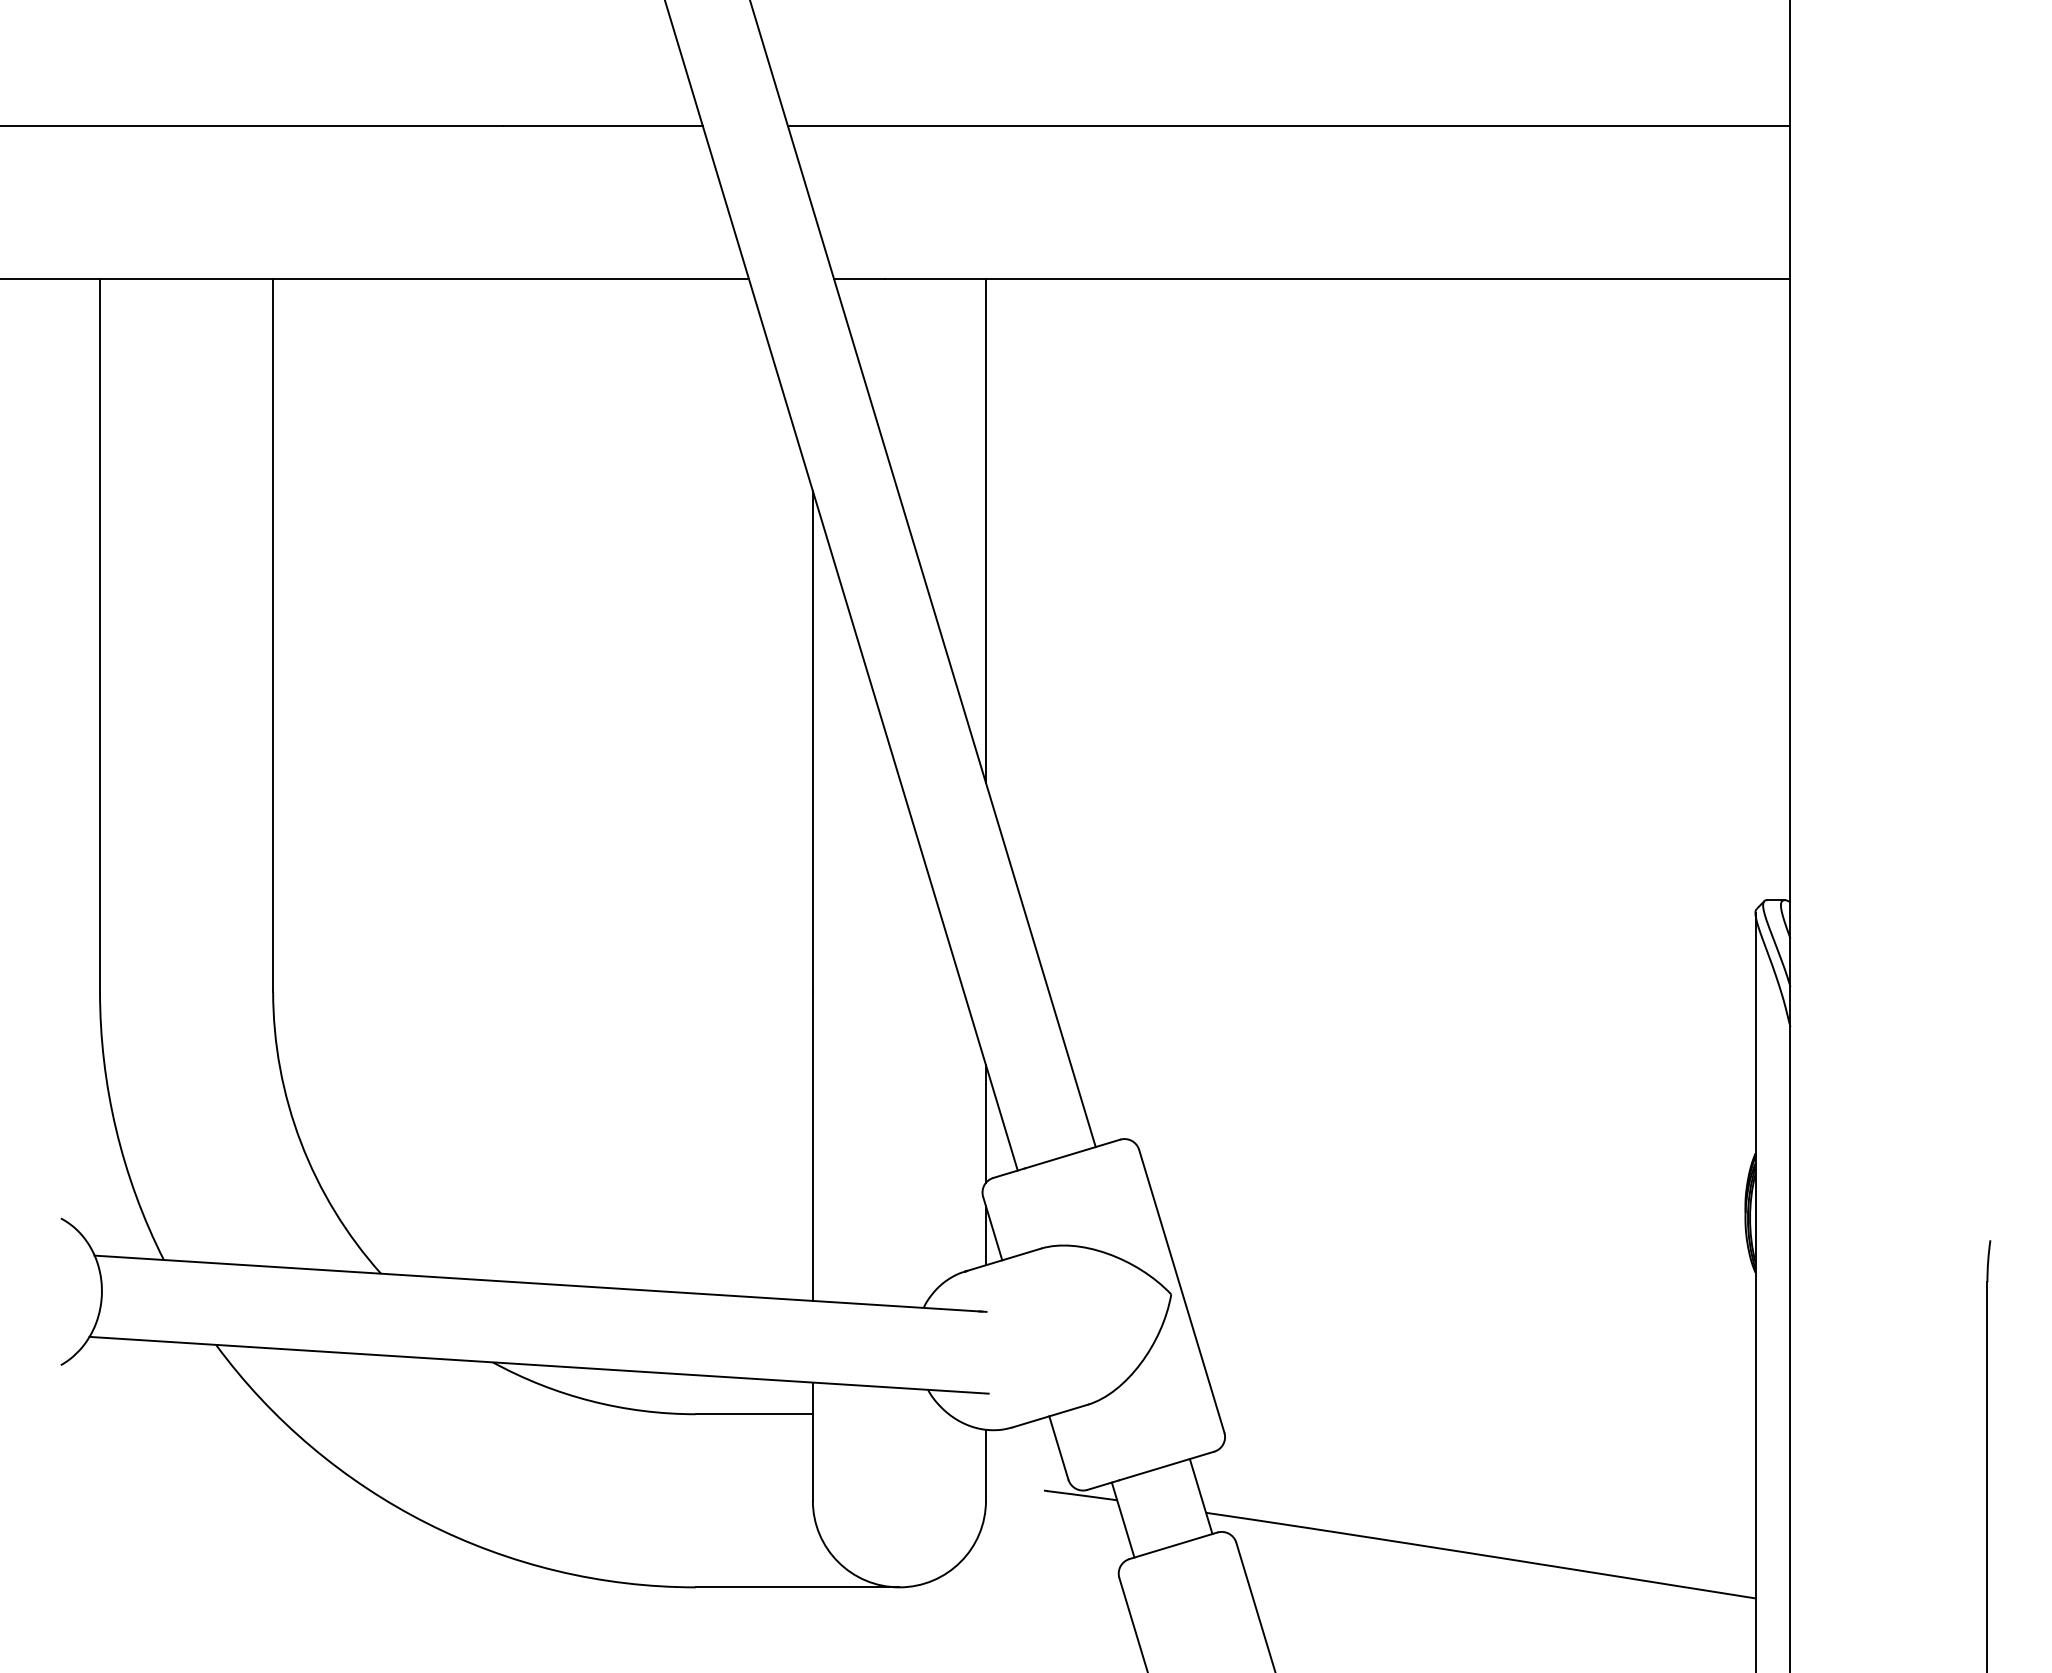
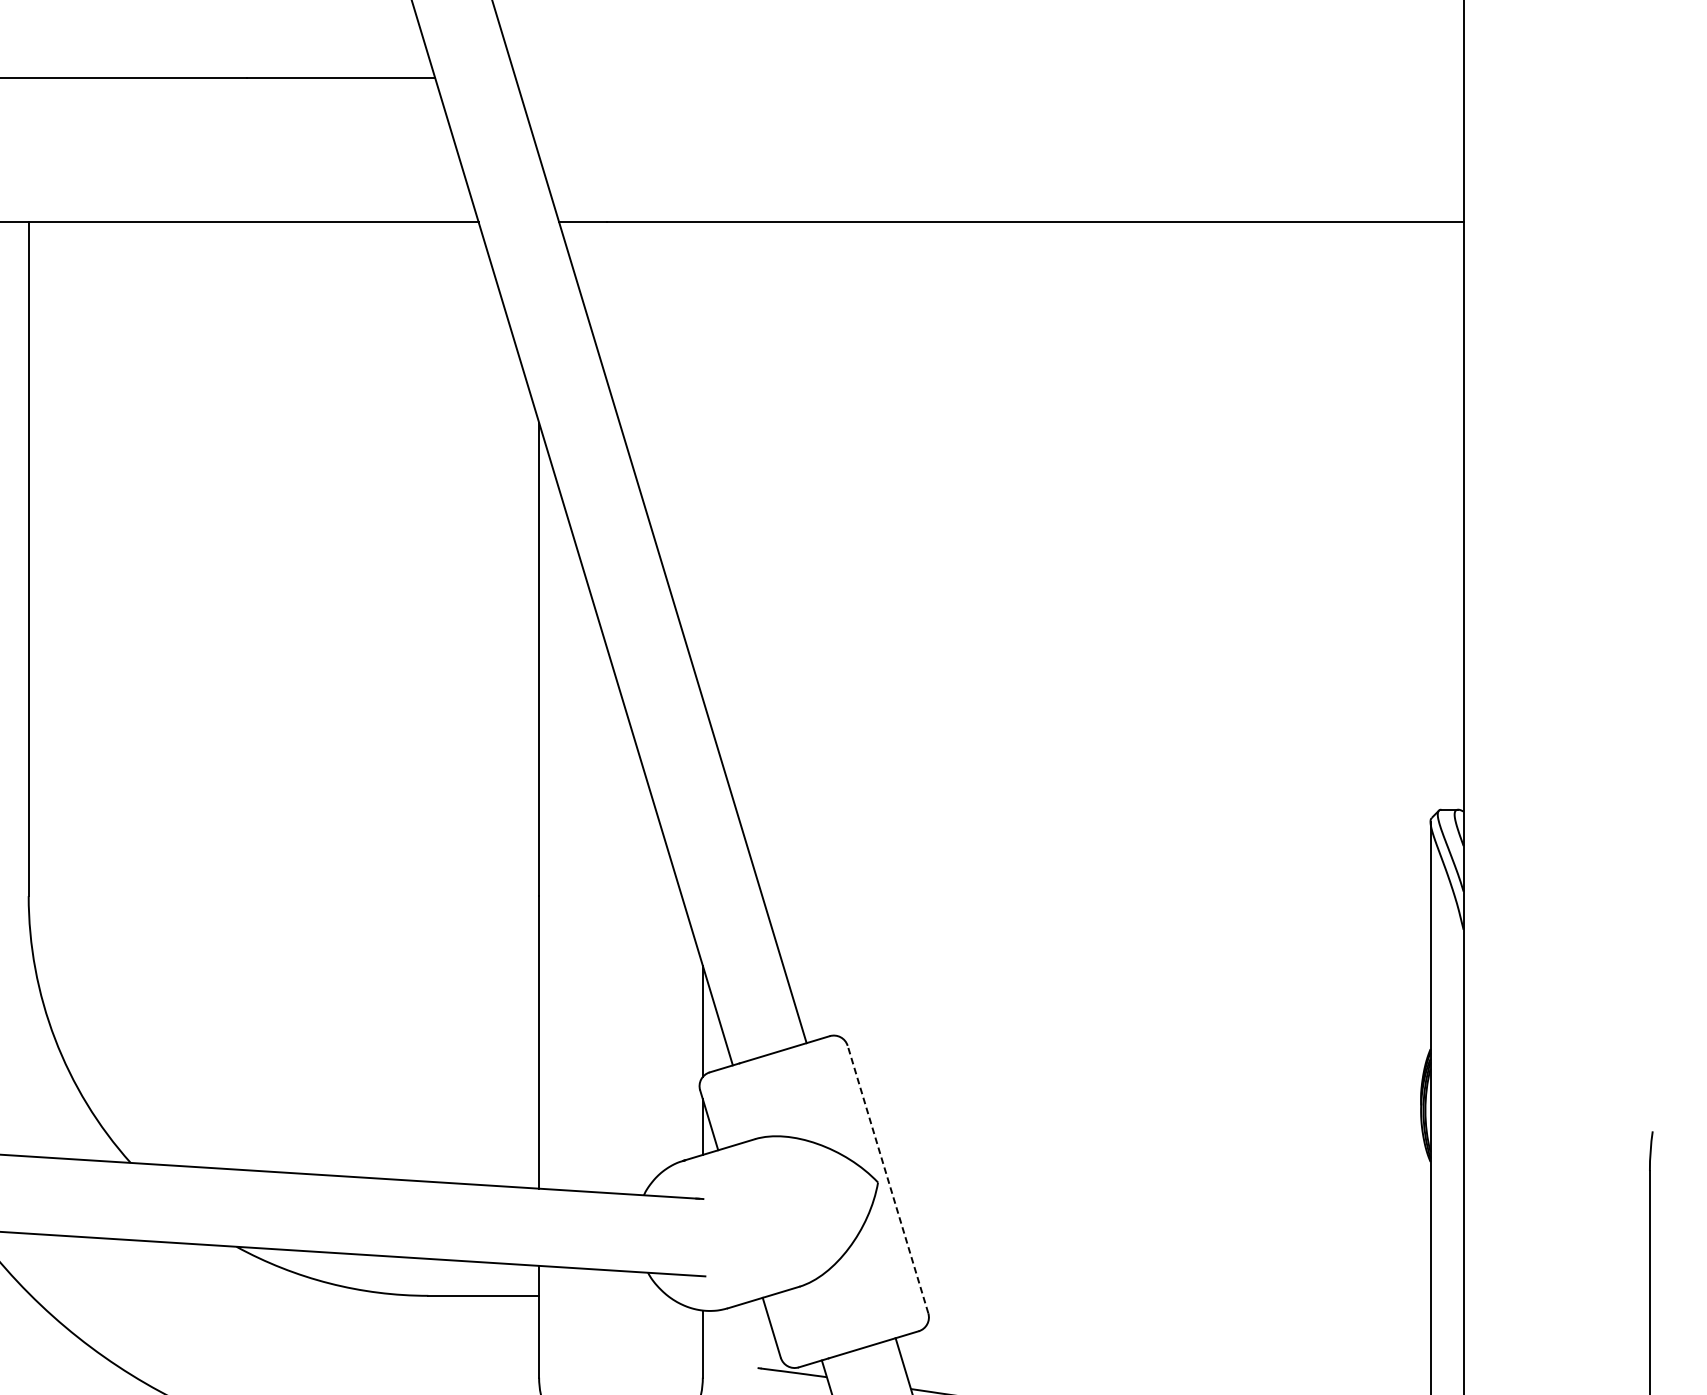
line: (1288, 126) -> (988, 78), removed
line: (985, 530) -> (702, 460), removed
line: (1181, 1291) -> (887, 1179), solid -> dashed

